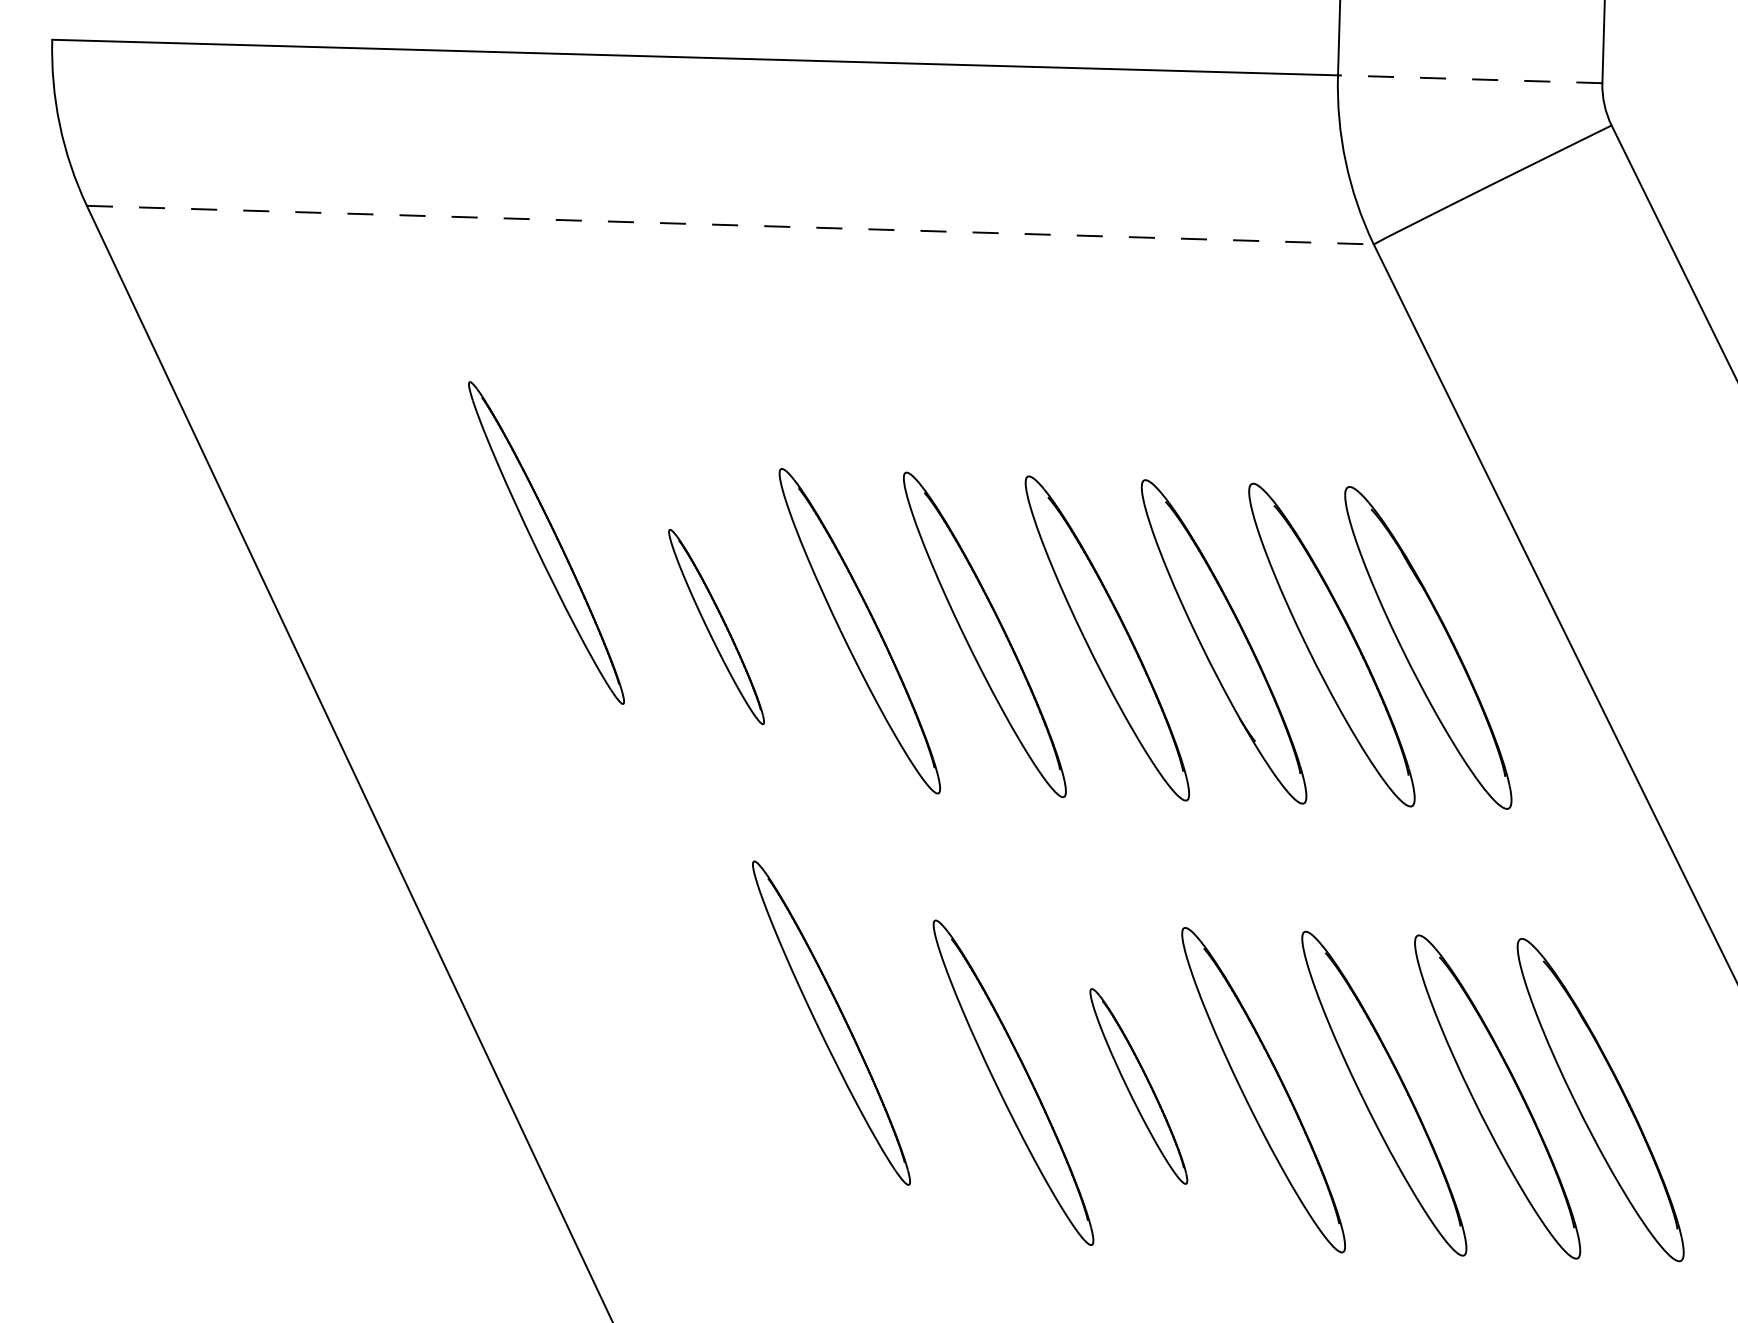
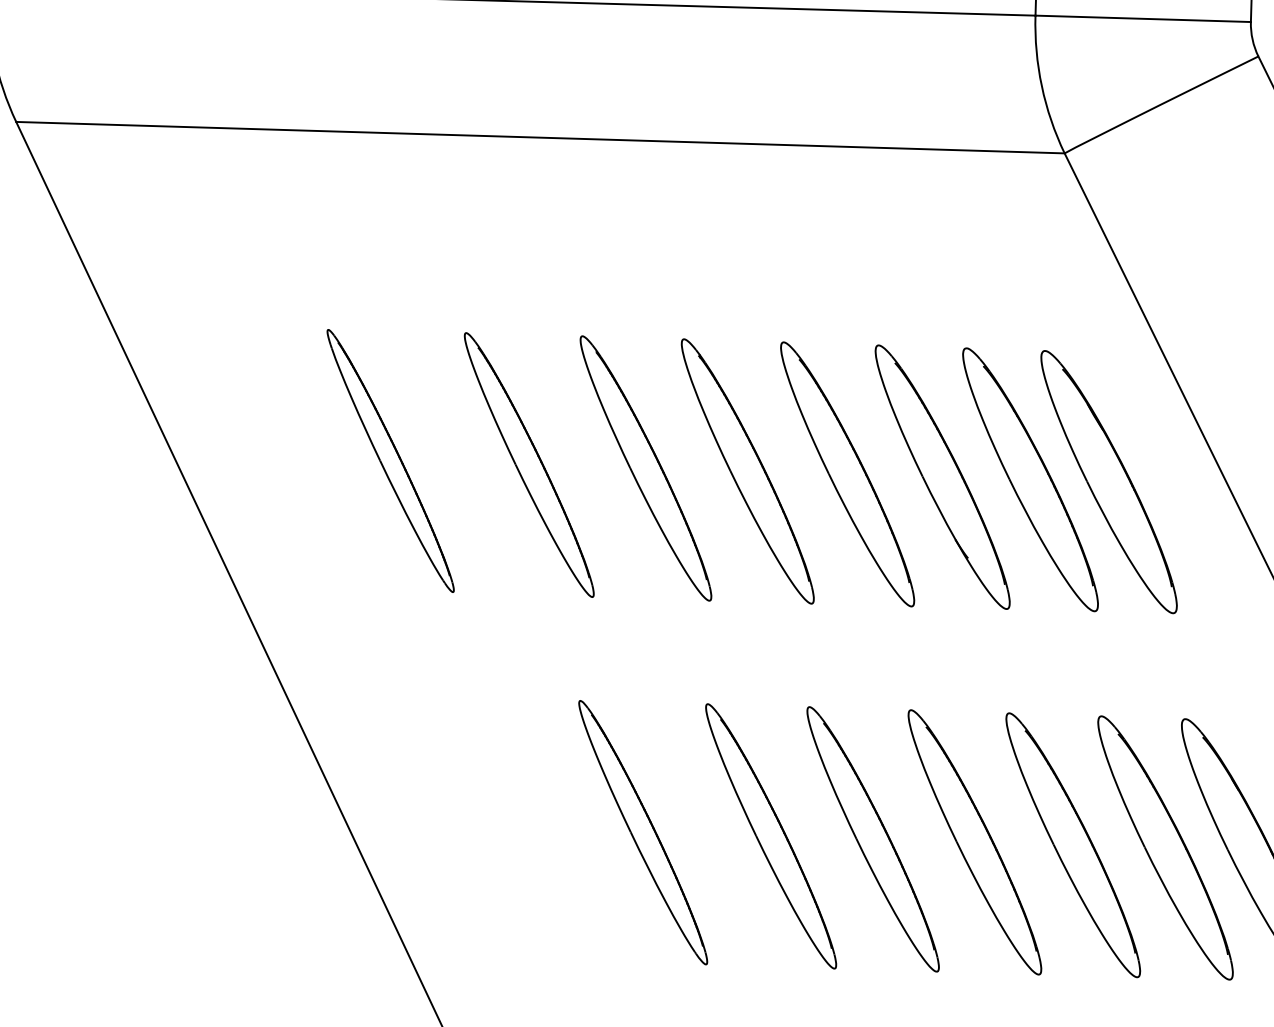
line: (1469, 79) -> (1142, 19), dashed -> solid
line: (730, 225) -> (540, 137), dashed -> solid
part: (546, 542) -> (390, 460), moved
part: (716, 626) -> (529, 464), size x1.67
part: (831, 1022) -> (643, 832), moved
part: (1138, 1086) -> (872, 839), size x1.67

